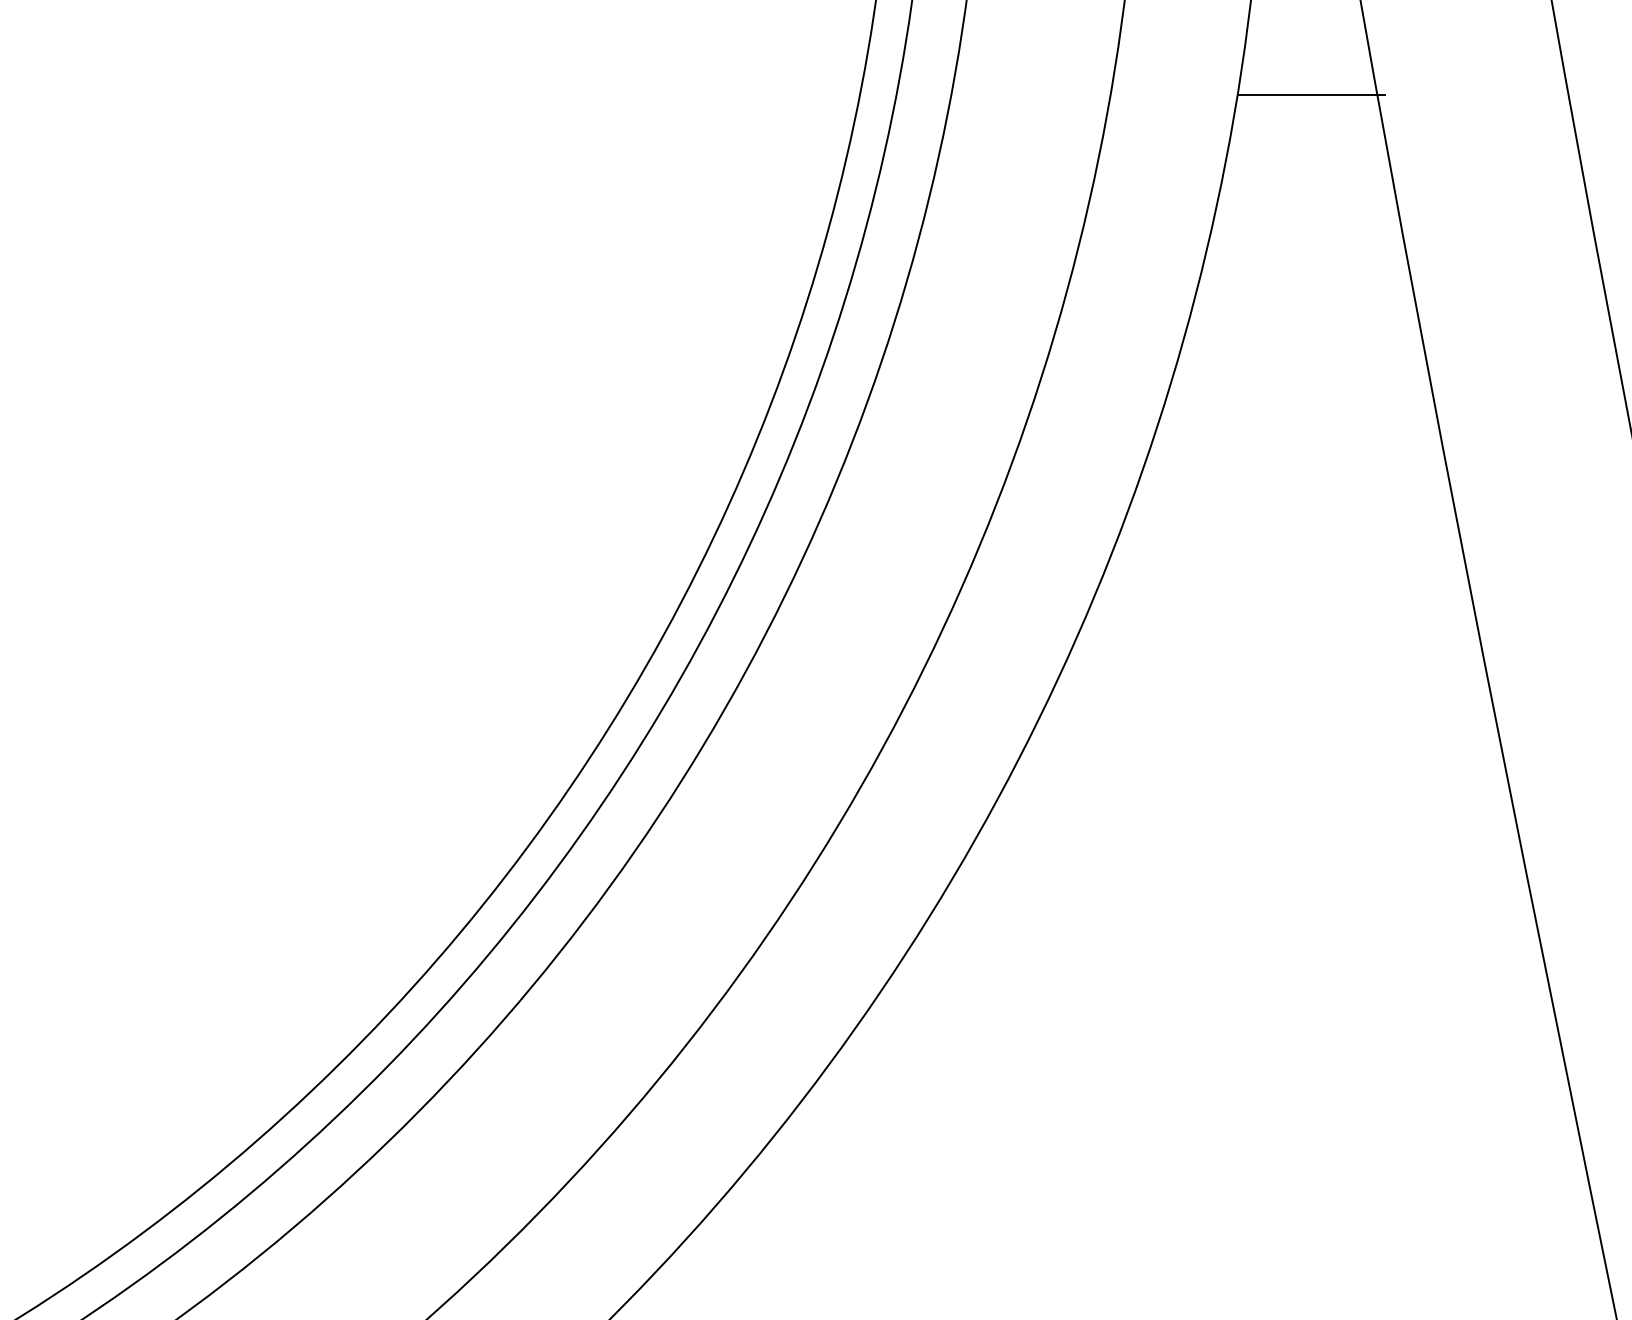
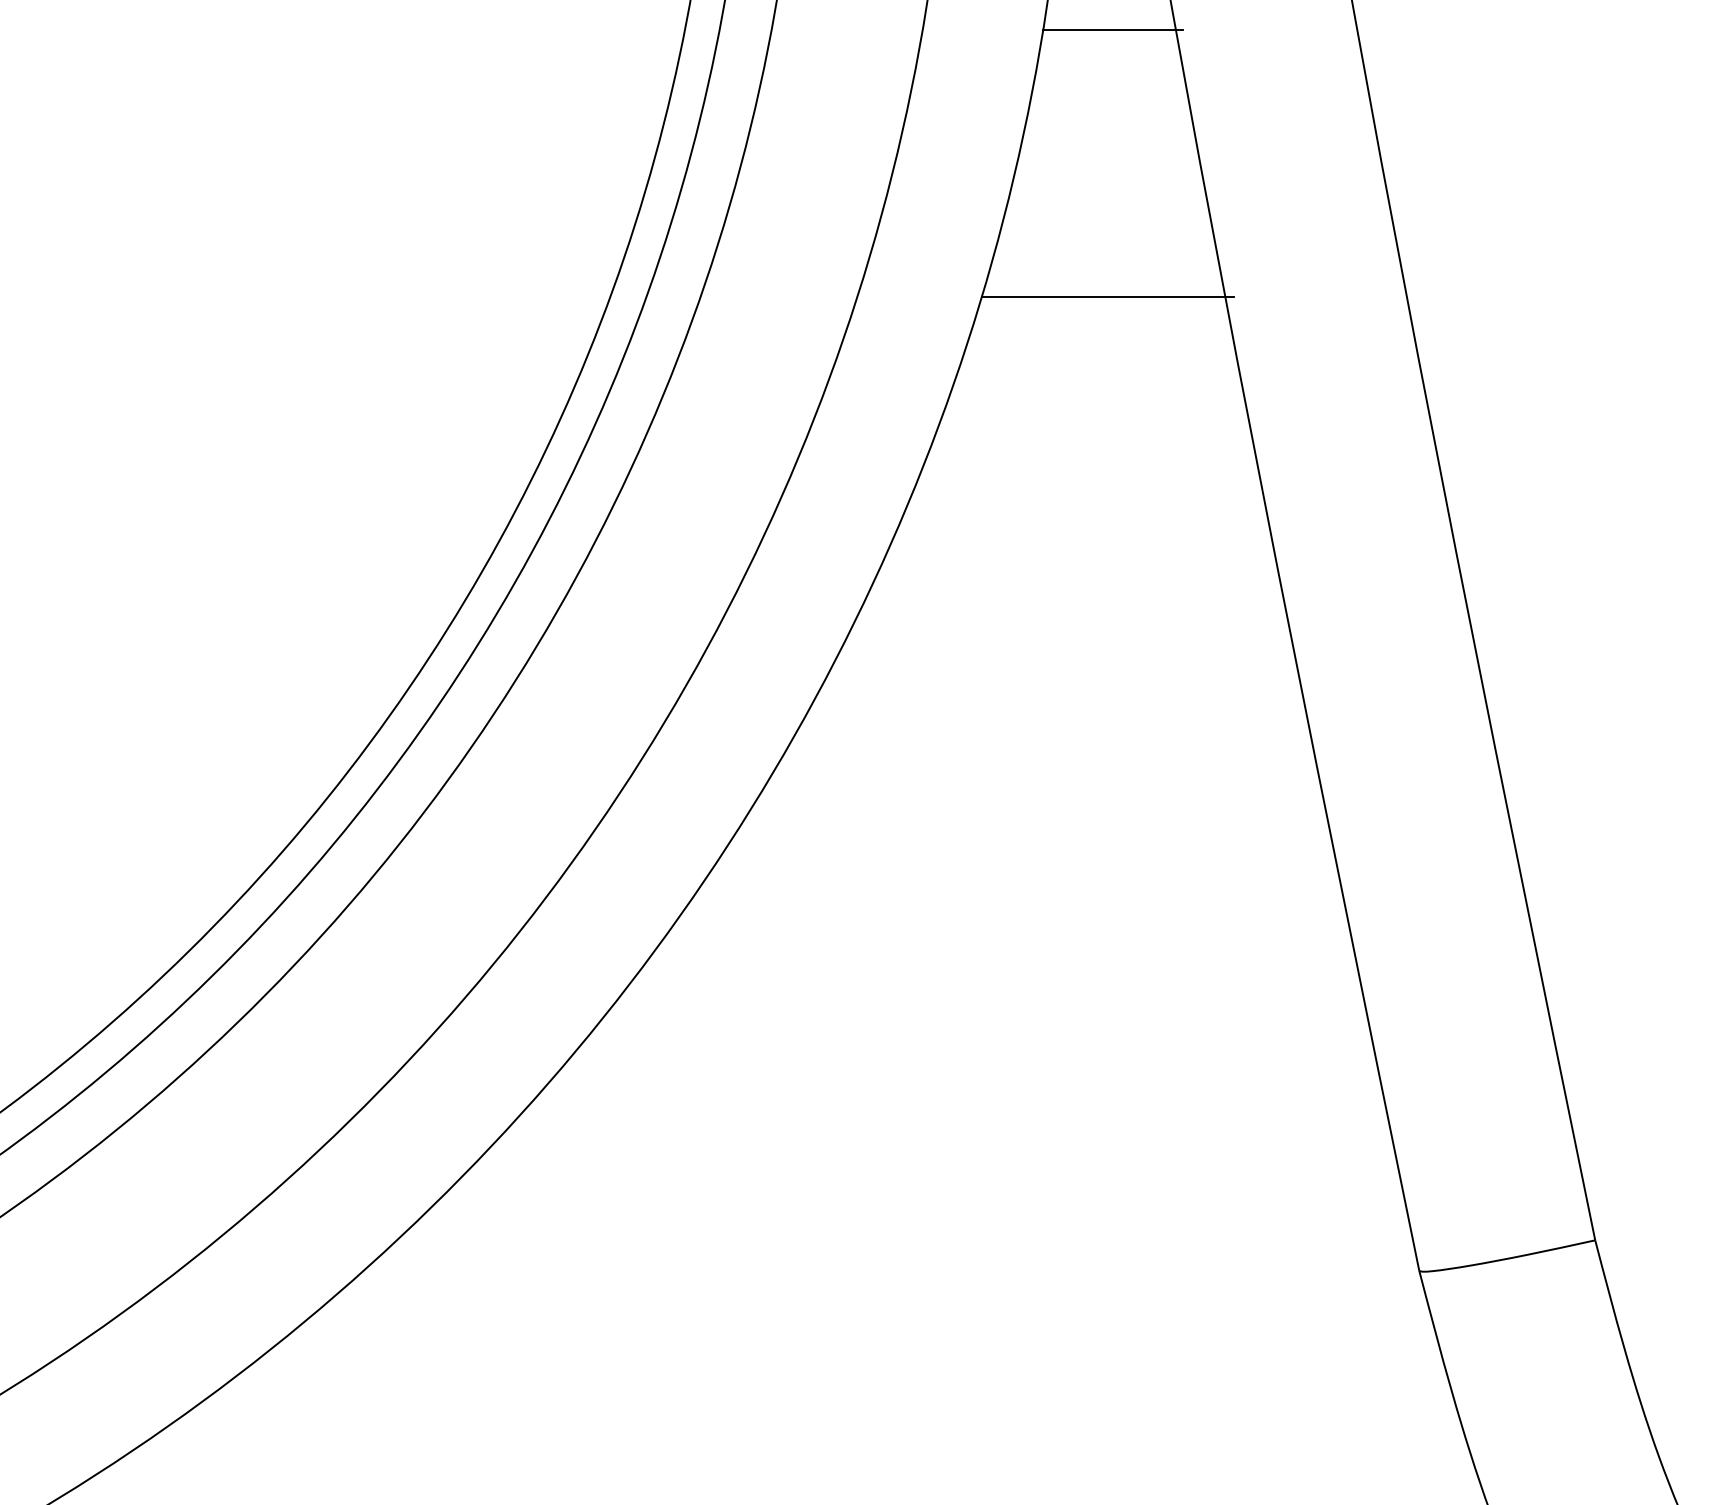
line: (1305, 377) -> (1107, 297), added

